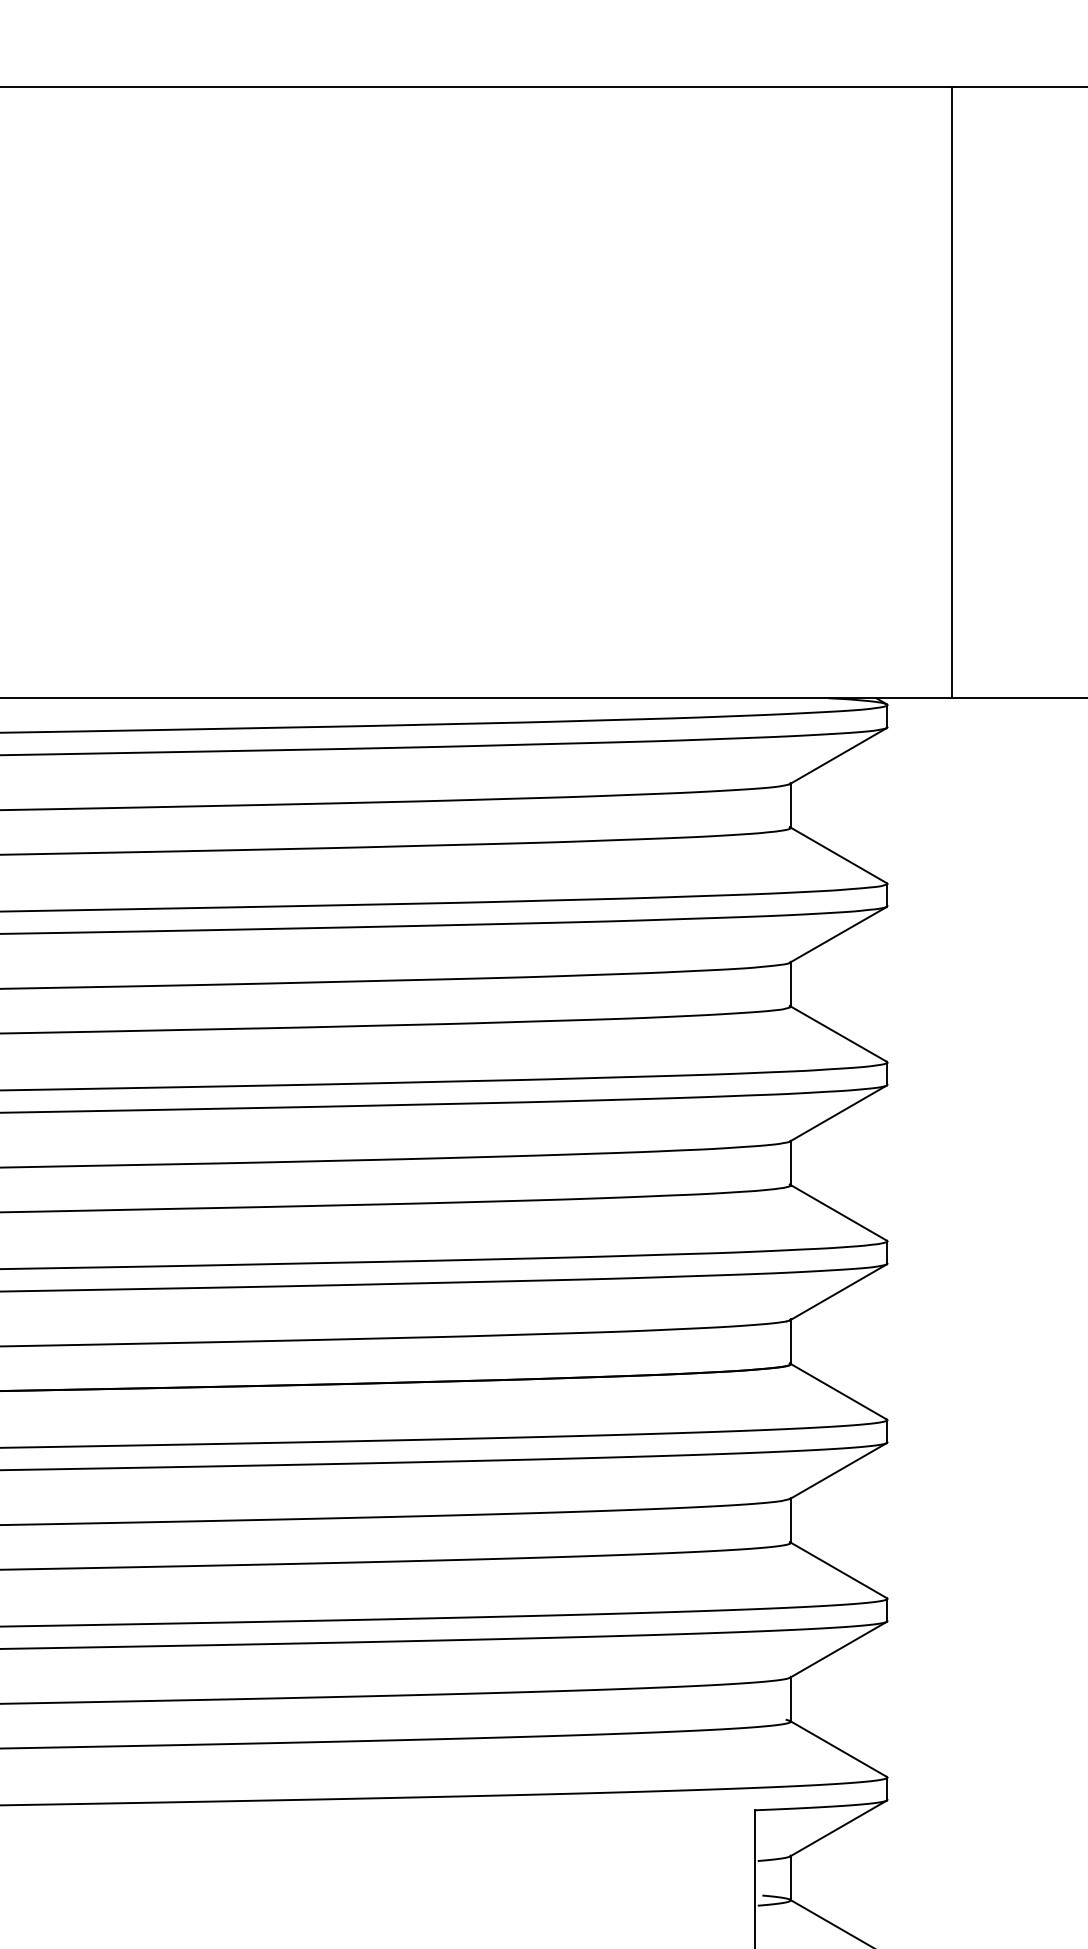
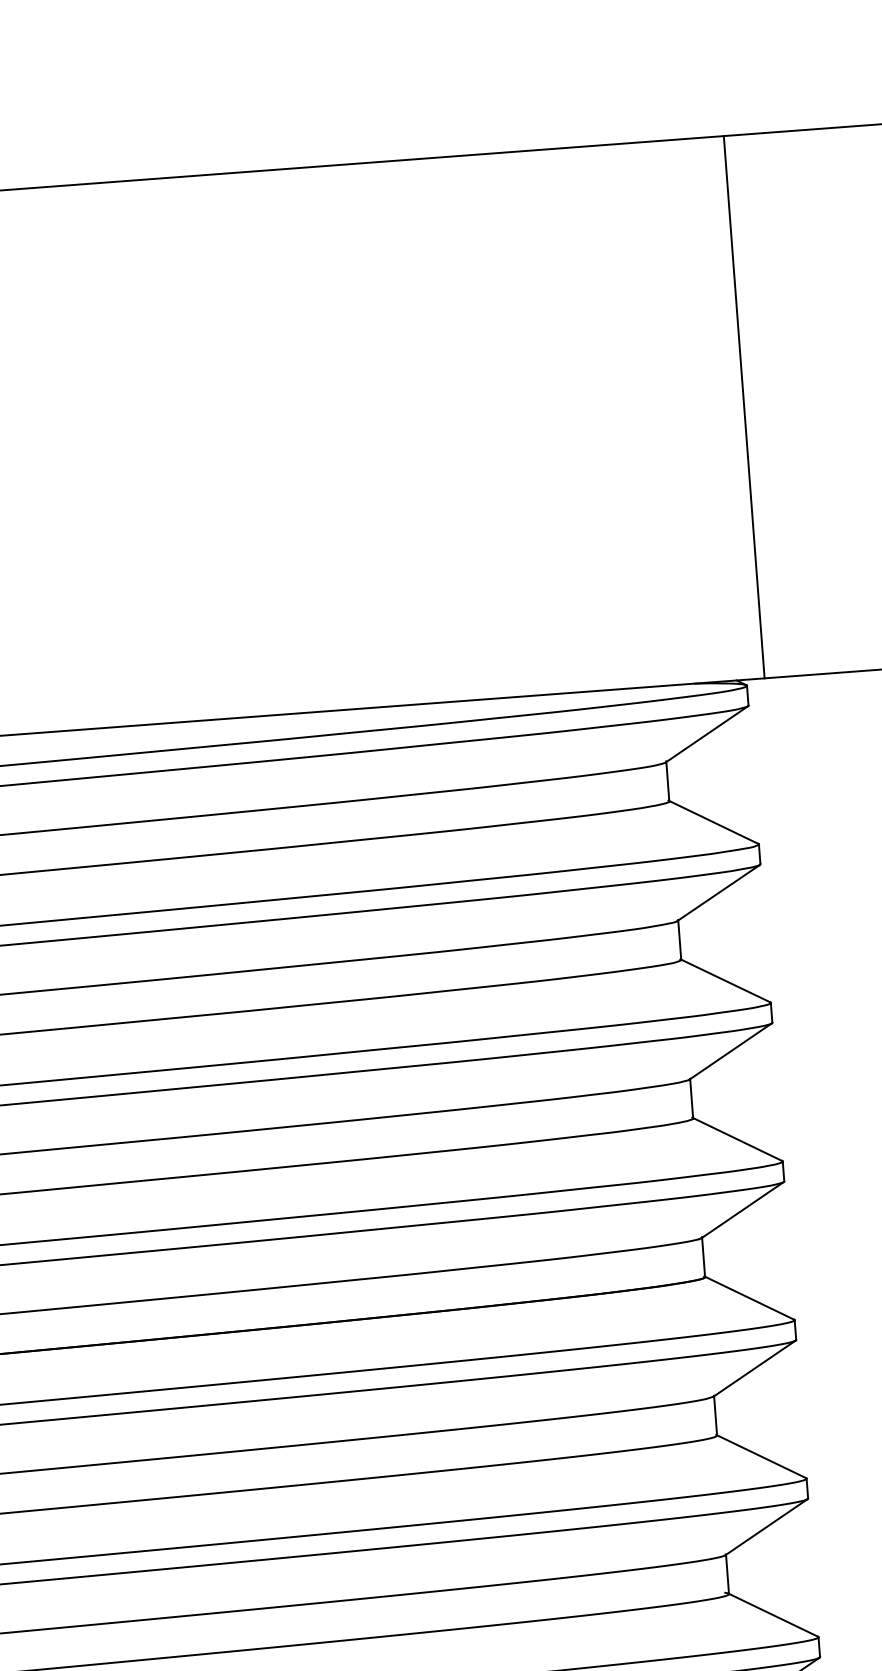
line: (951, 392) -> (743, 407), moved

